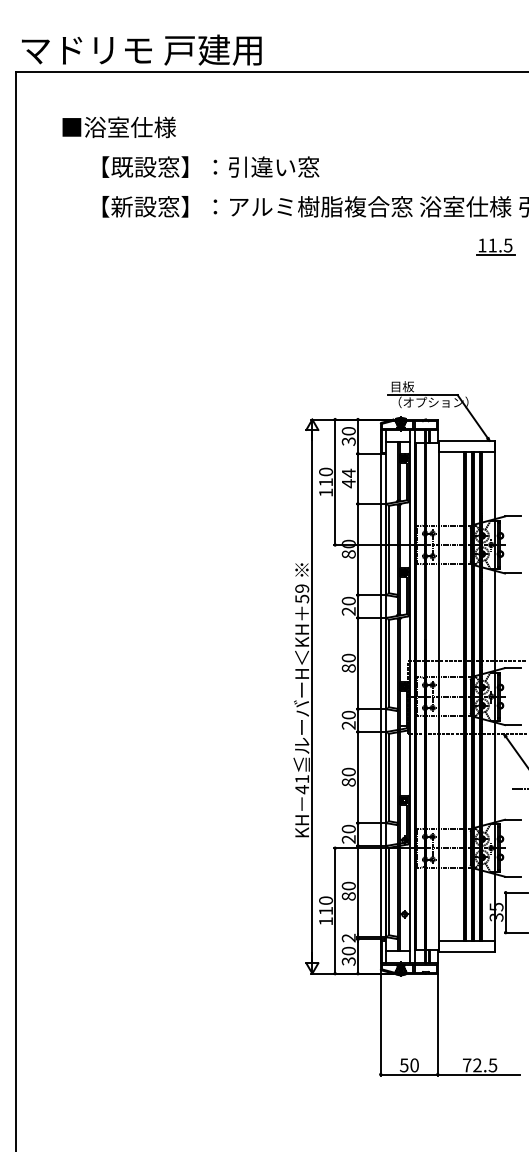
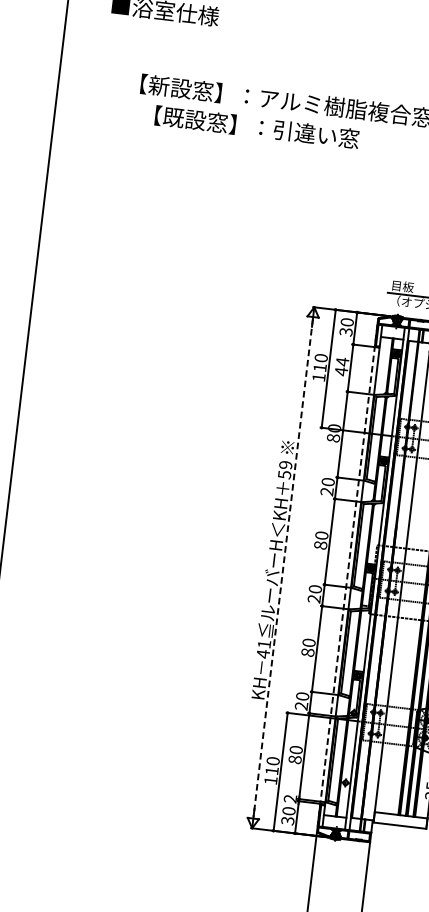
text: (210, 166) -> (256, 126), moved
line: (380, 696) -> (347, 575), solid -> dashed
line: (312, 697) -> (283, 568), solid -> dashed

